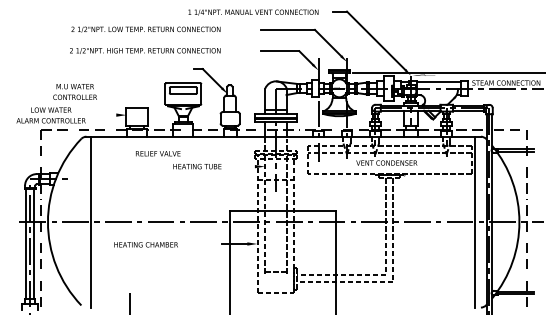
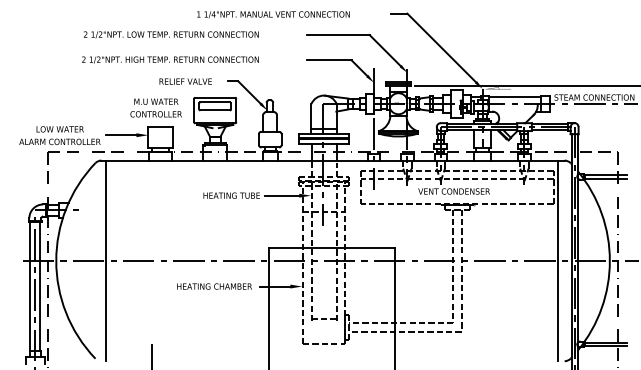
text: (253, 12) -> (273, 14), moved
text: (74, 91) -> (155, 107), moved
line: (103, 115) -> (121, 135), added
text: (158, 153) -> (185, 81), moved
line: (240, 166) -> (282, 195), added
text: (146, 244) -> (214, 286), moved

